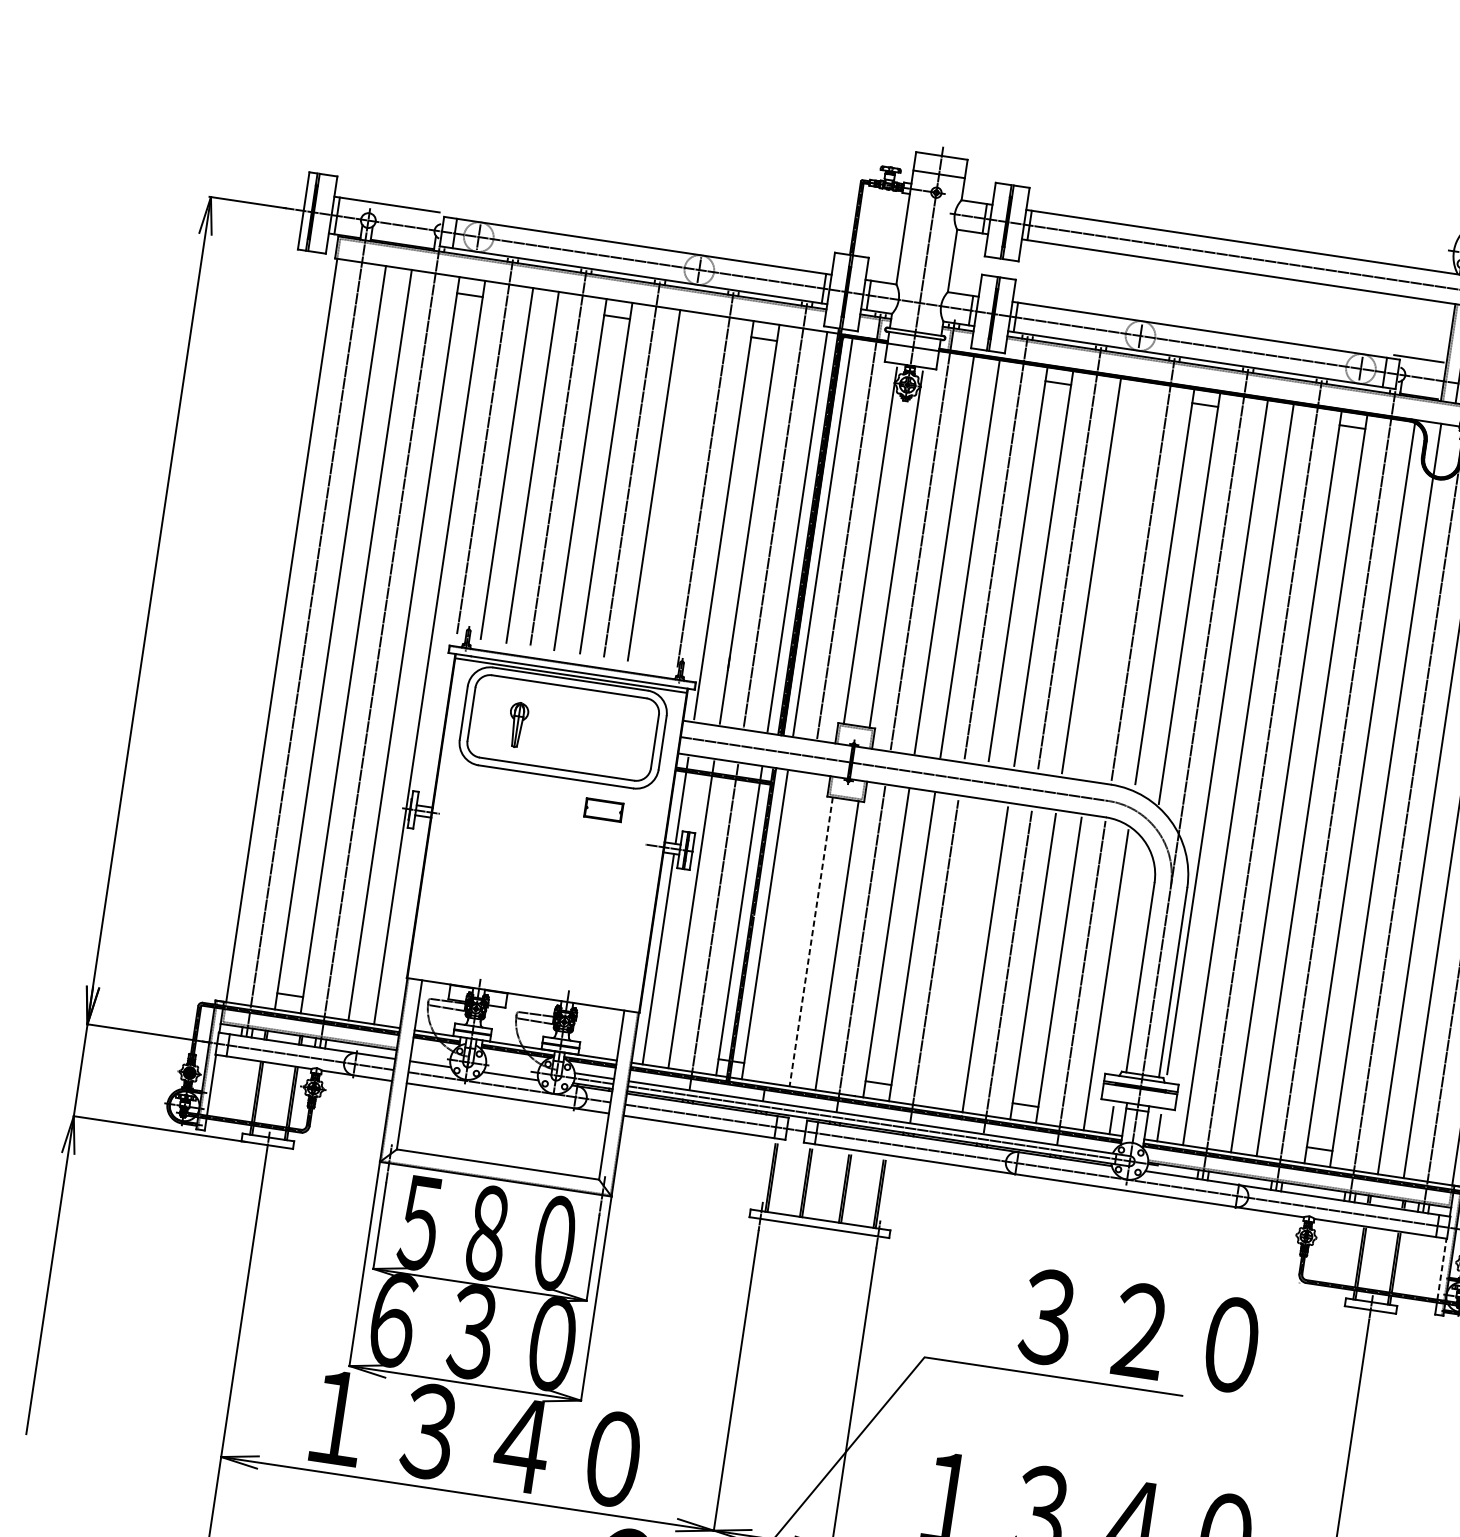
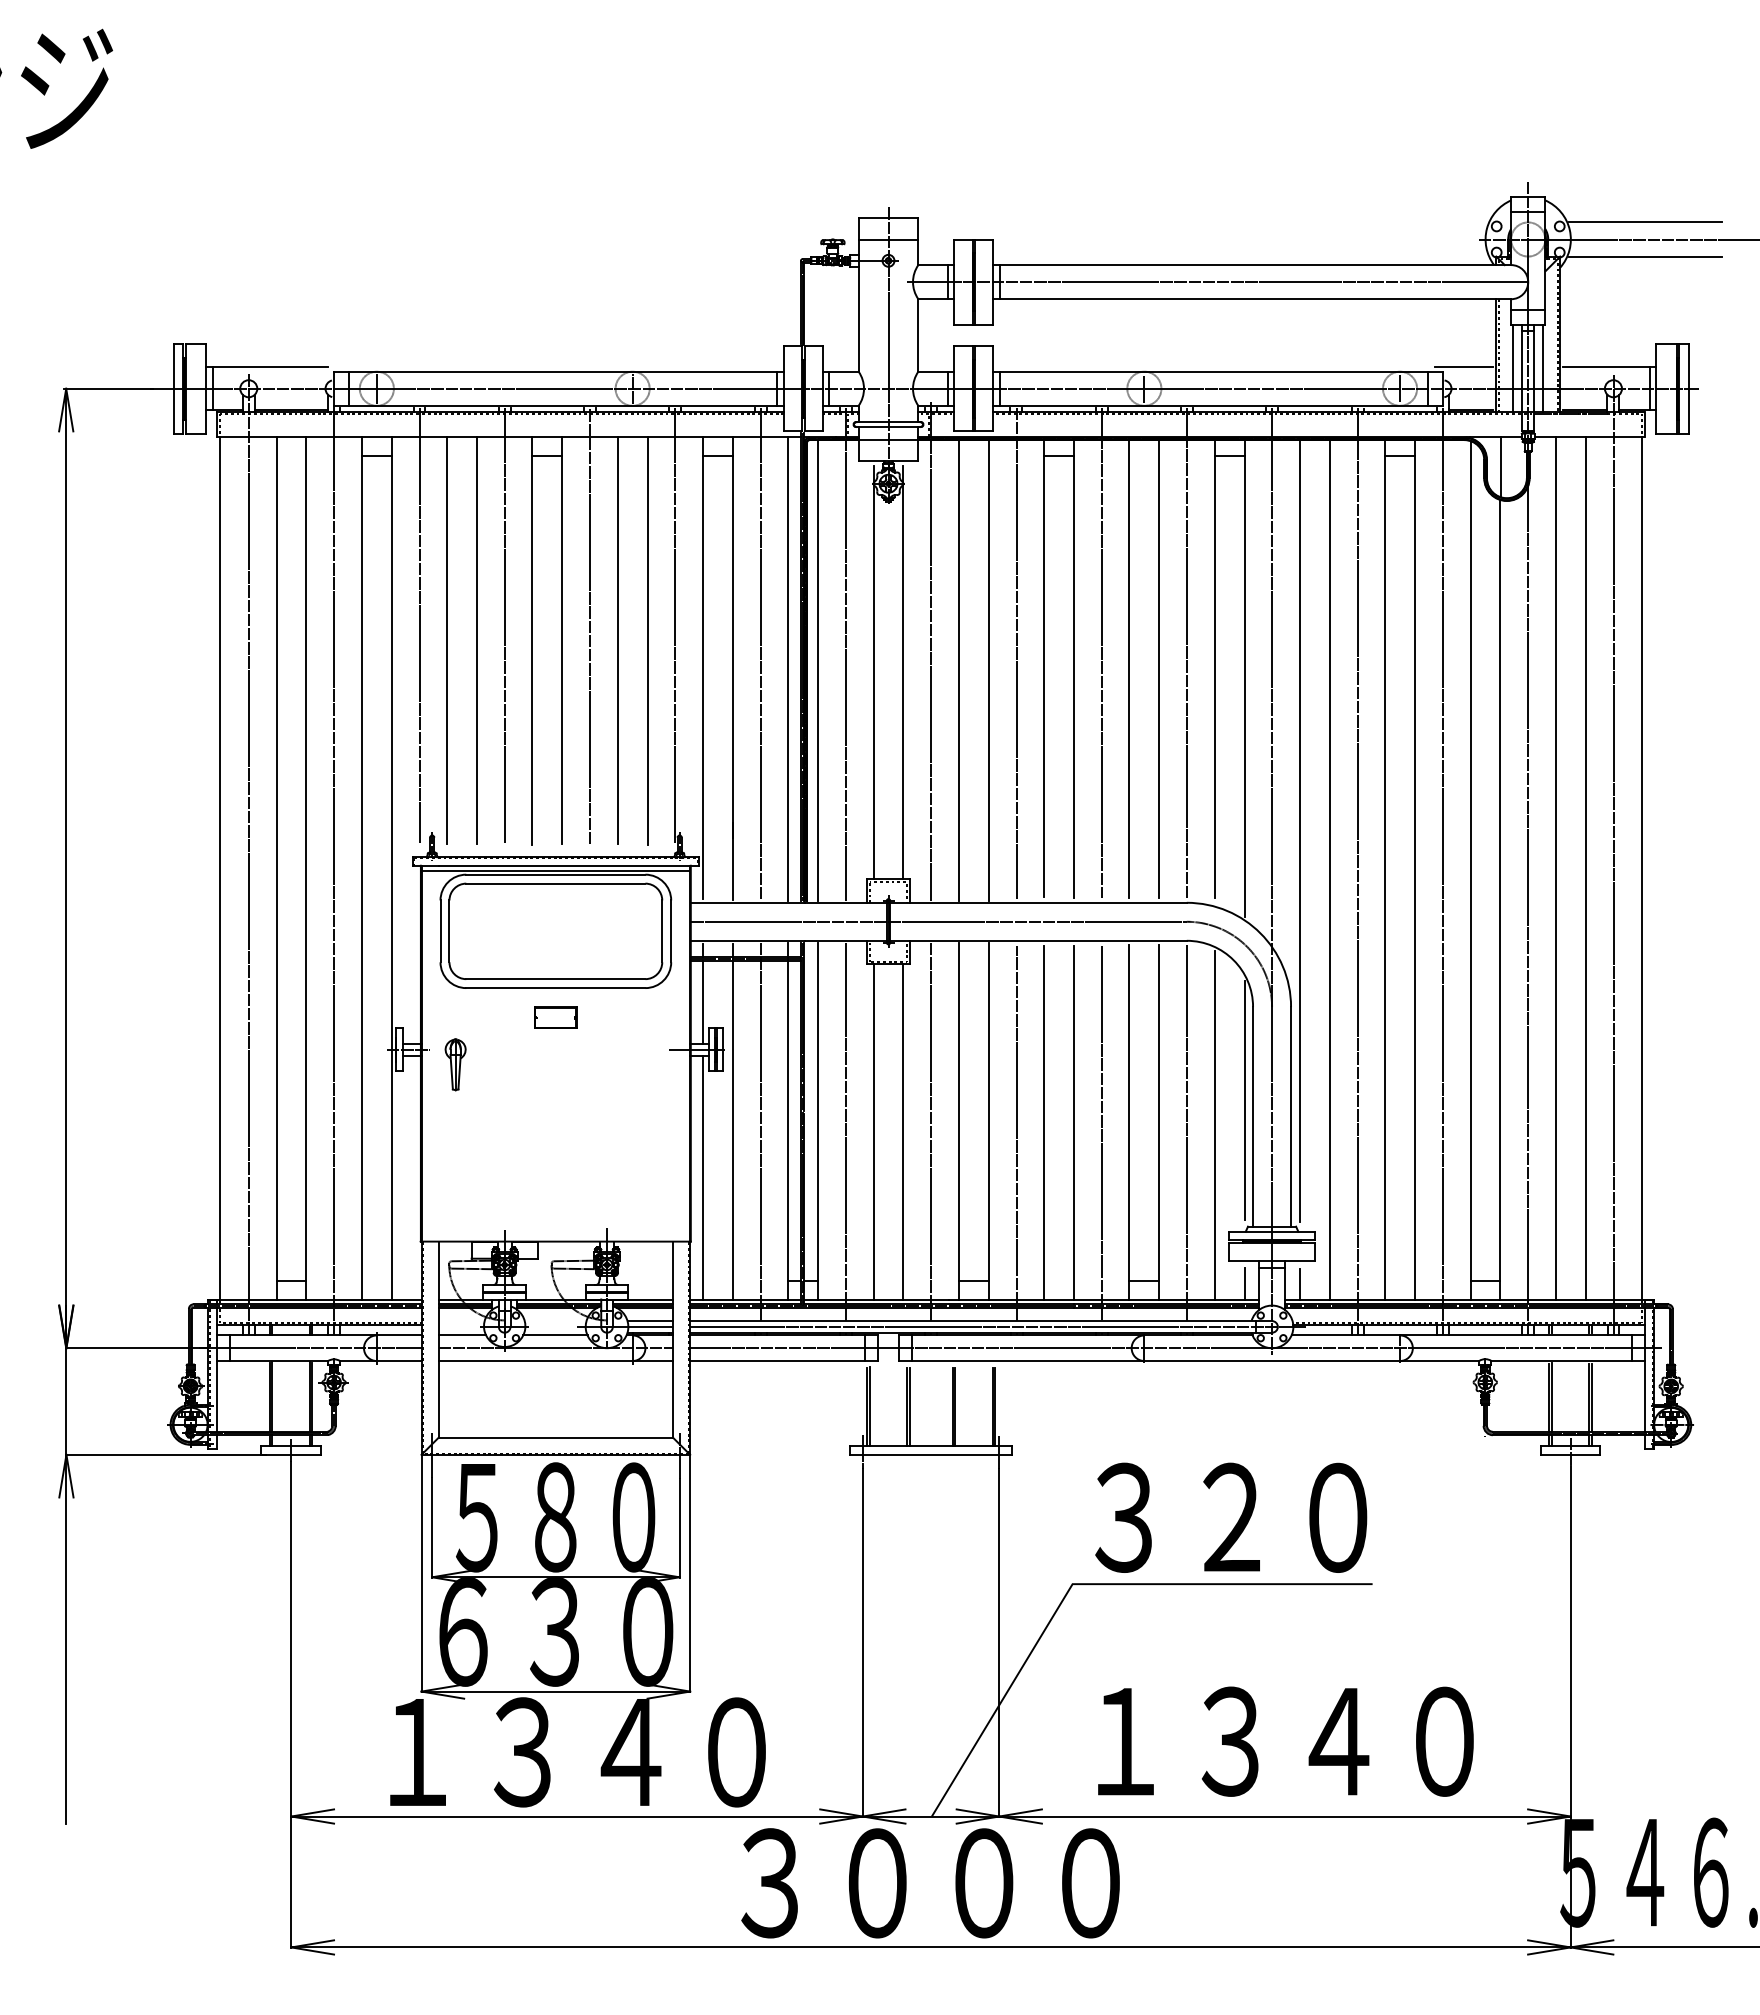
line: (679, 489) -> (647, 640), added
line: (1117, 579) -> (1159, 668), added
part: (517, 724) -> (455, 1064), moved
part: (603, 809) -> (555, 1017), moved
line: (788, 930) -> (845, 1123), added
line: (811, 942) -> (873, 1132), dashed -> solid
line: (959, 955) -> (1044, 1122), added
line: (1135, 962) -> (1244, 1100), added
line: (1441, 1269) -> (1644, 1396), dashed -> solid
text: (1140, 1330) -> (1231, 1517), moved

